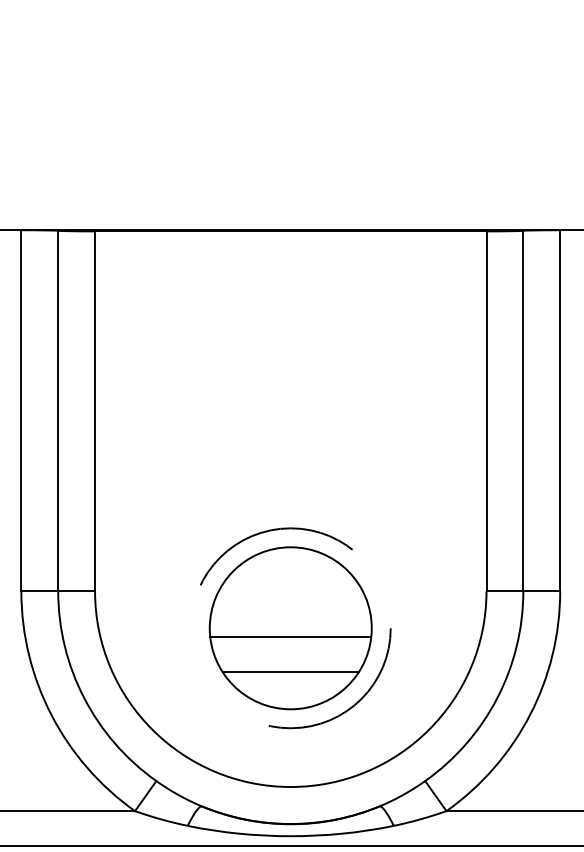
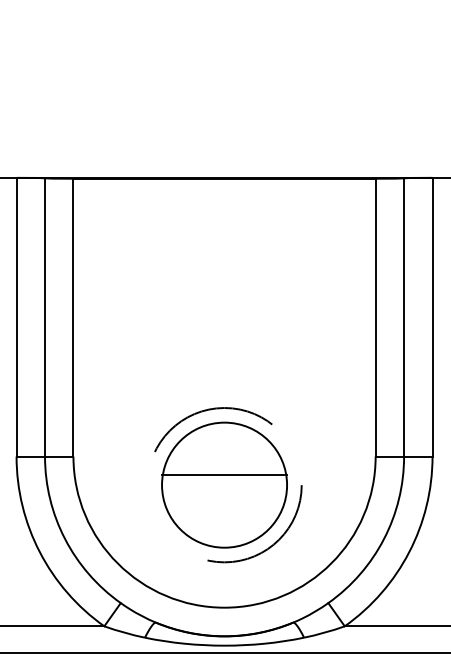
line: (290, 636) -> (224, 474), moved
line: (290, 671) -> (224, 518), removed

